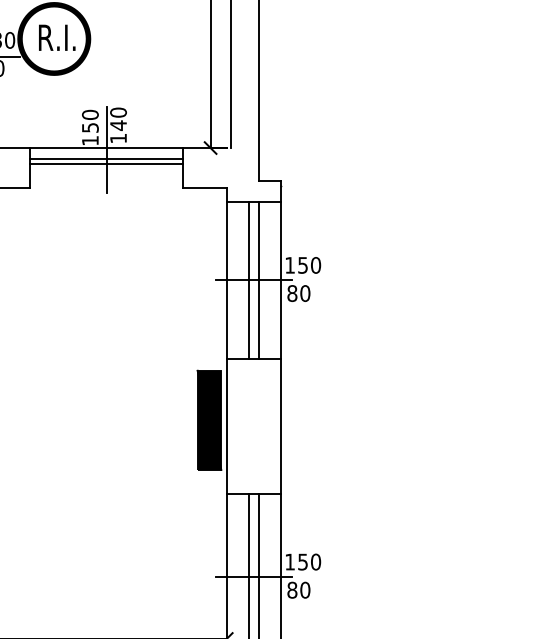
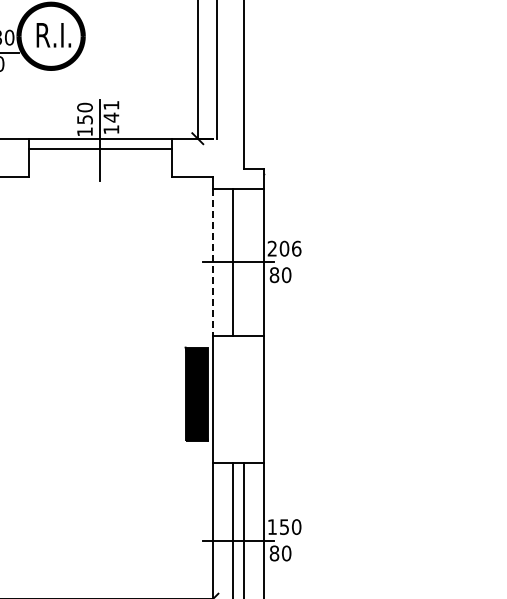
text: (118, 112) -> (111, 105), 140 -> 141
line: (105, 163) -> (99, 153), removed
text: (303, 265) -> (284, 248), 150 -> 206
line: (226, 280) -> (212, 262), solid -> dashed
line: (259, 280) -> (243, 262), removed

